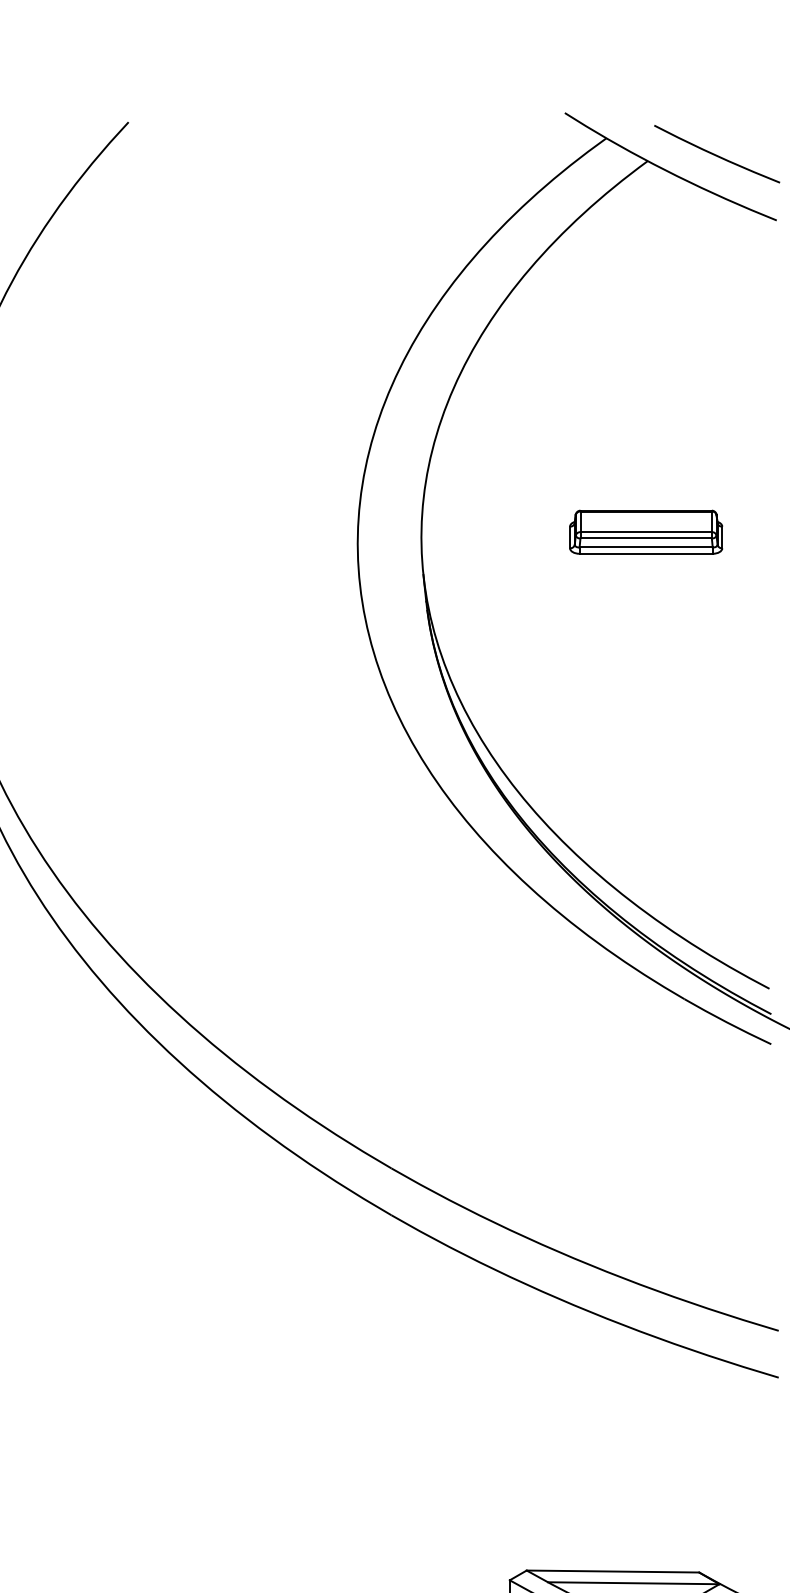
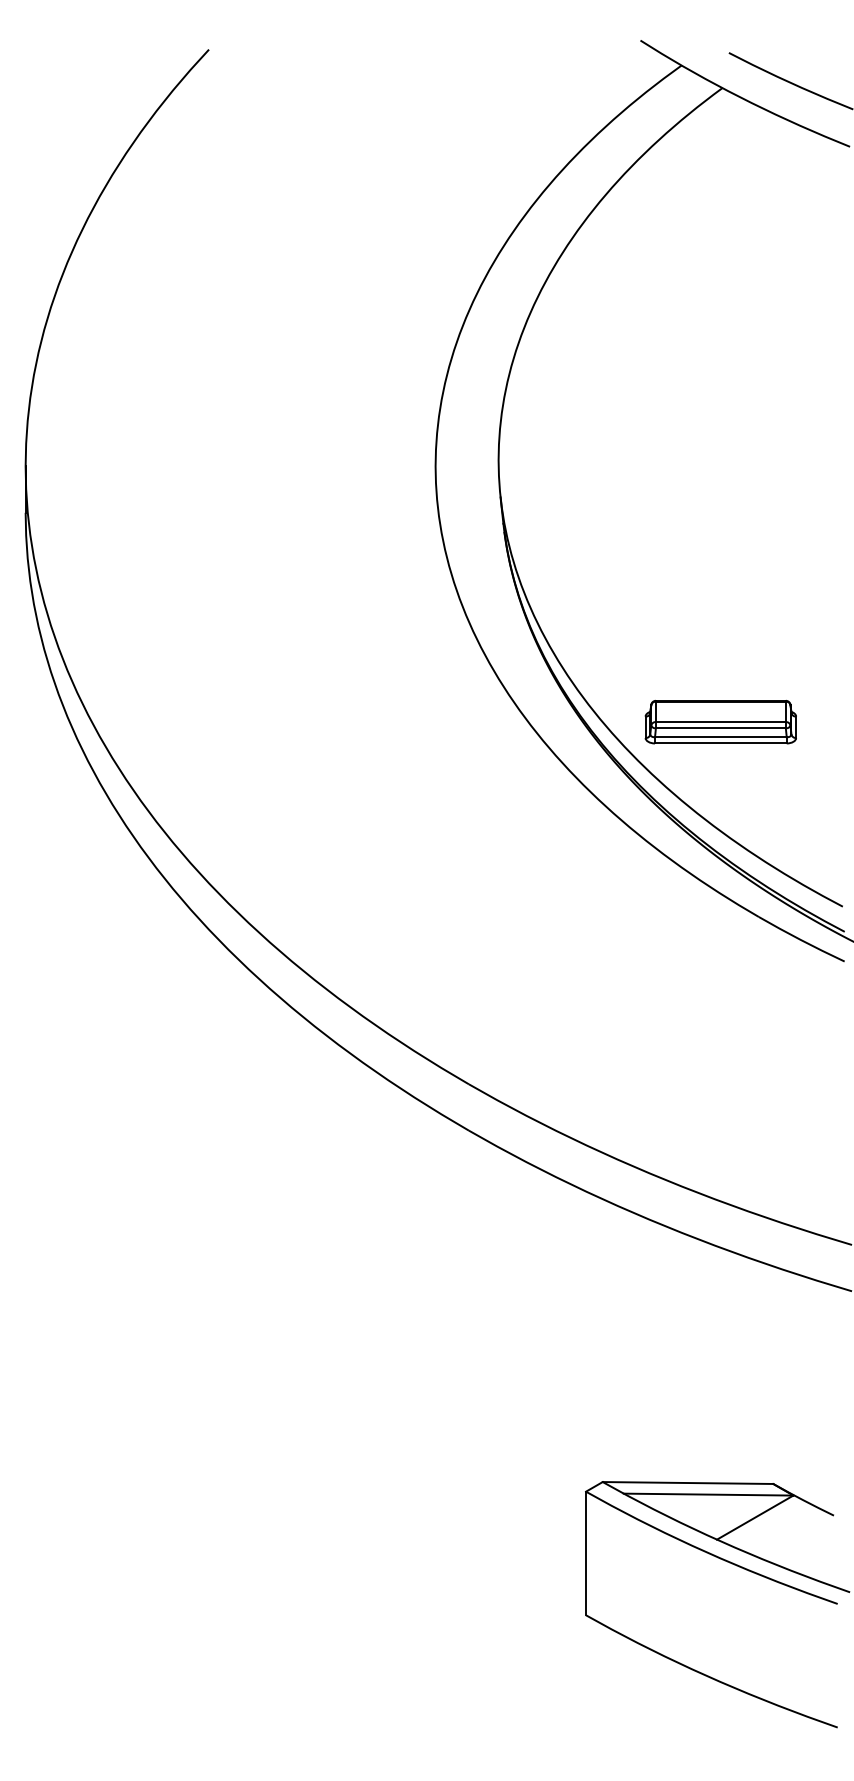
part: (645, 532) -> (720, 722), moved

